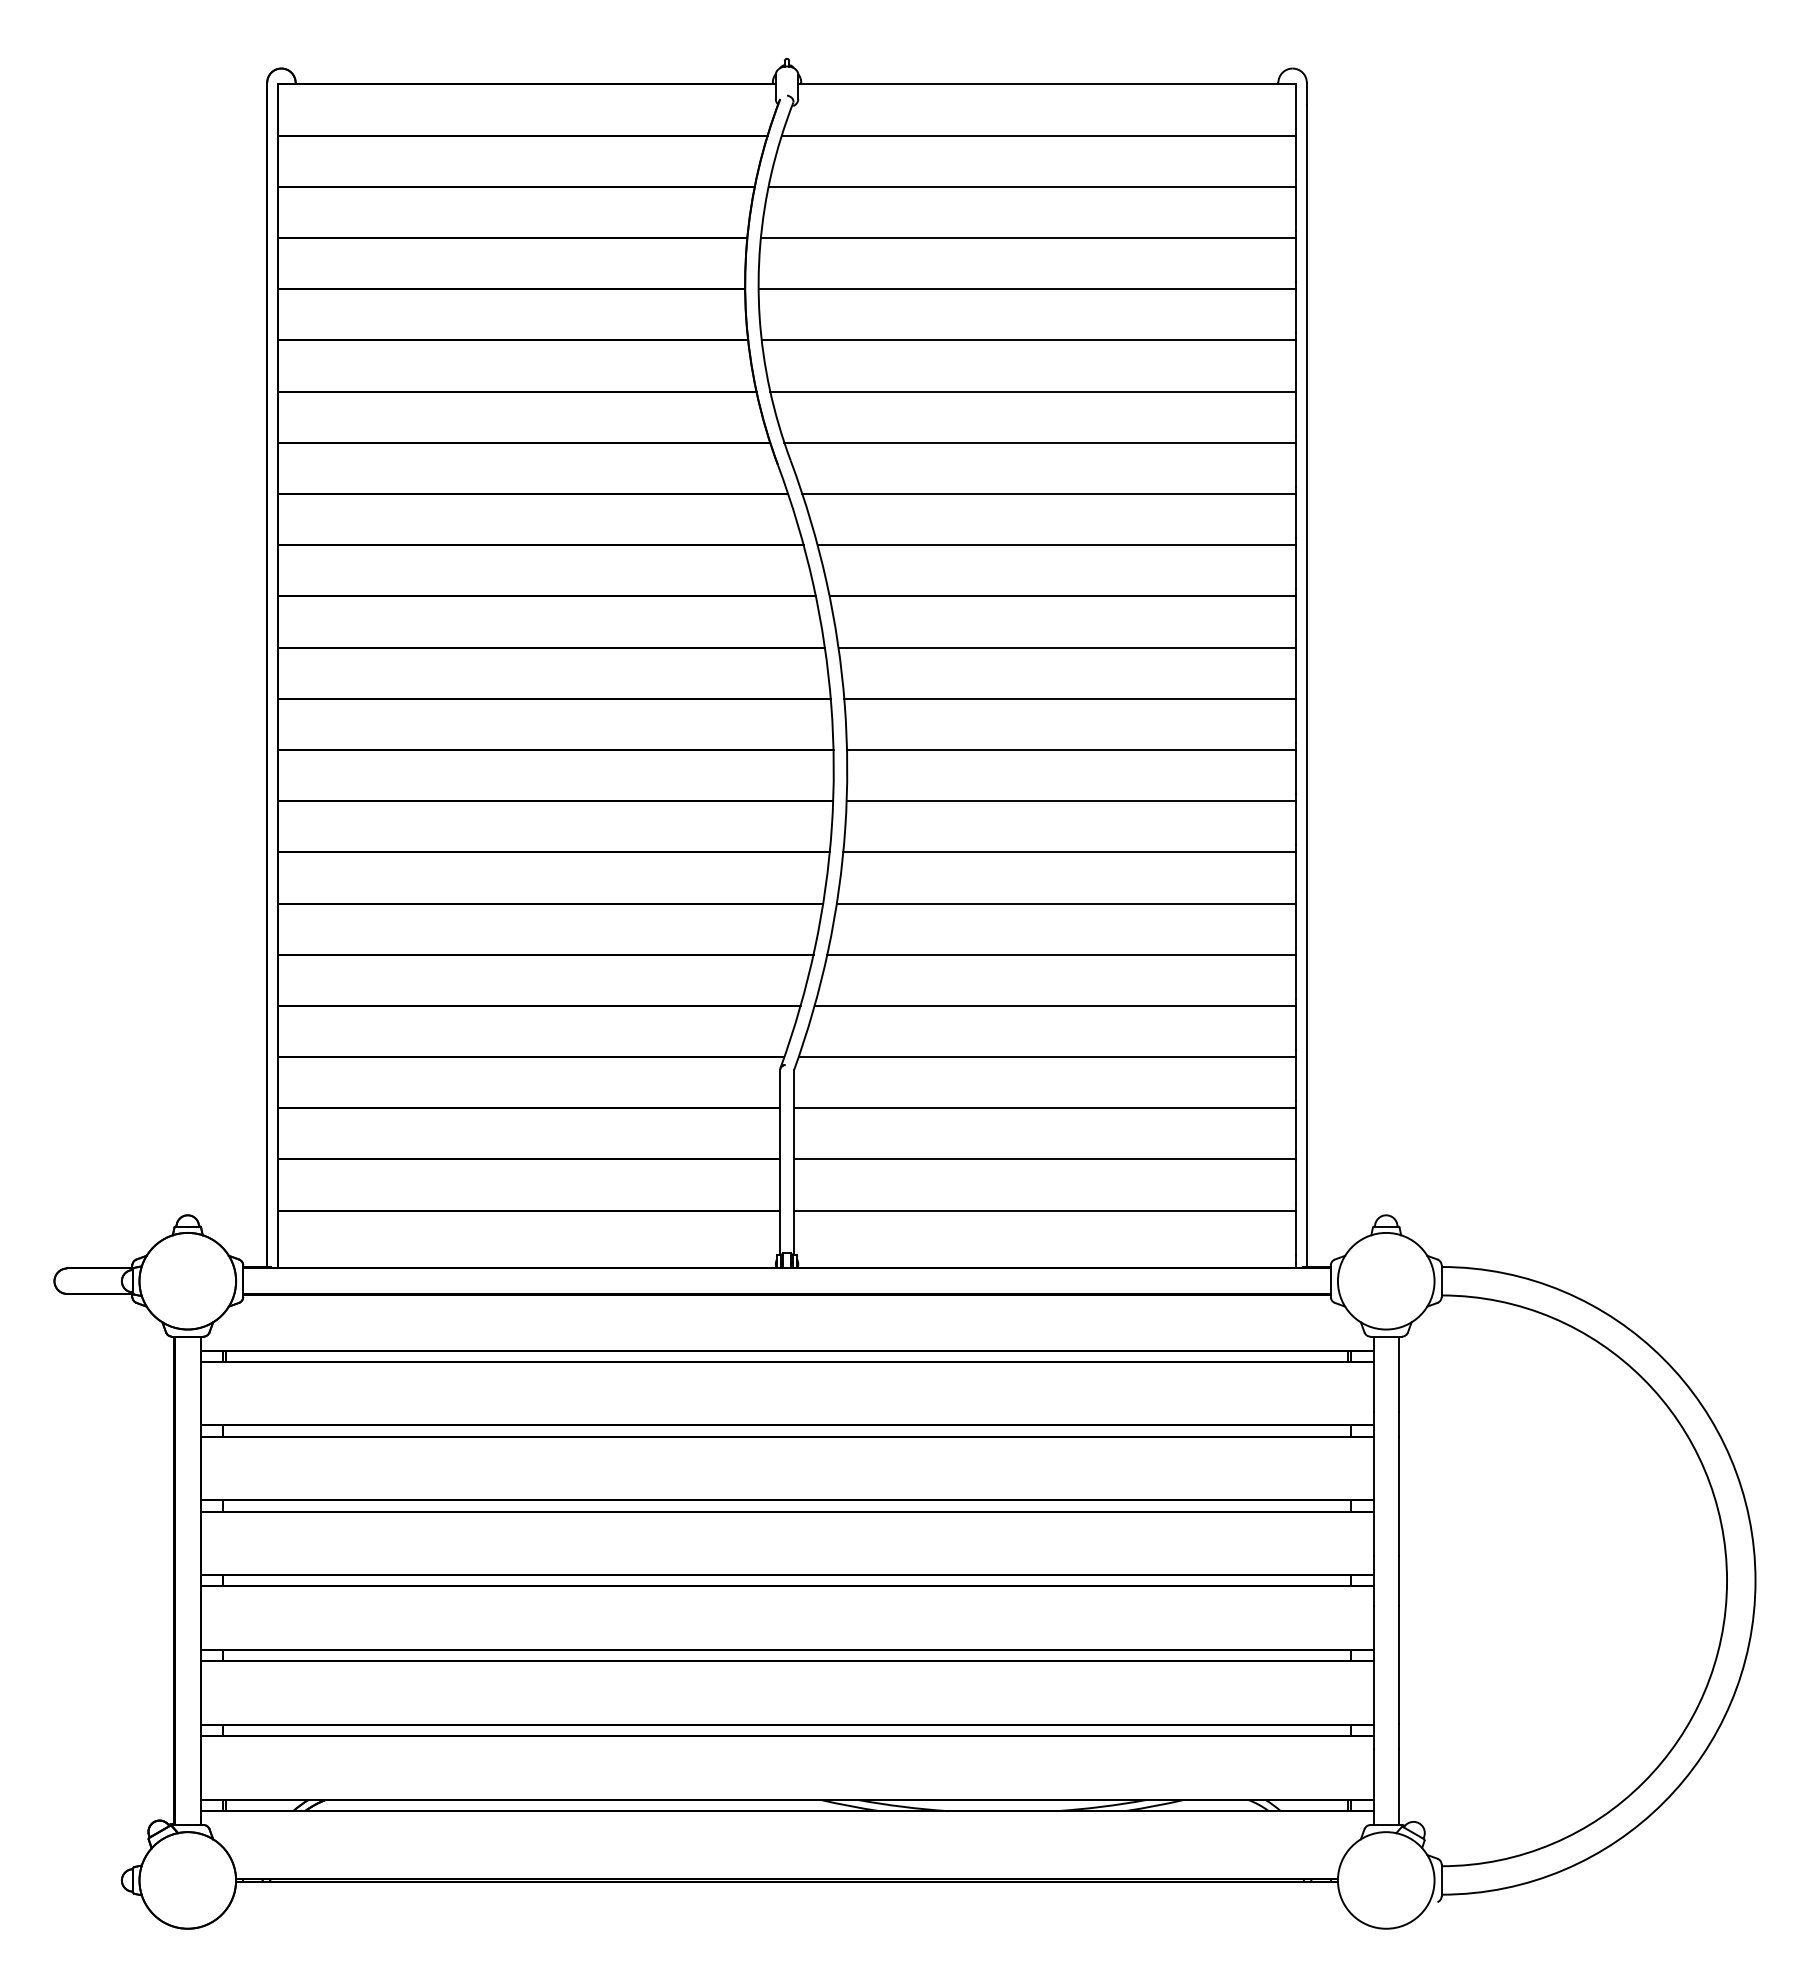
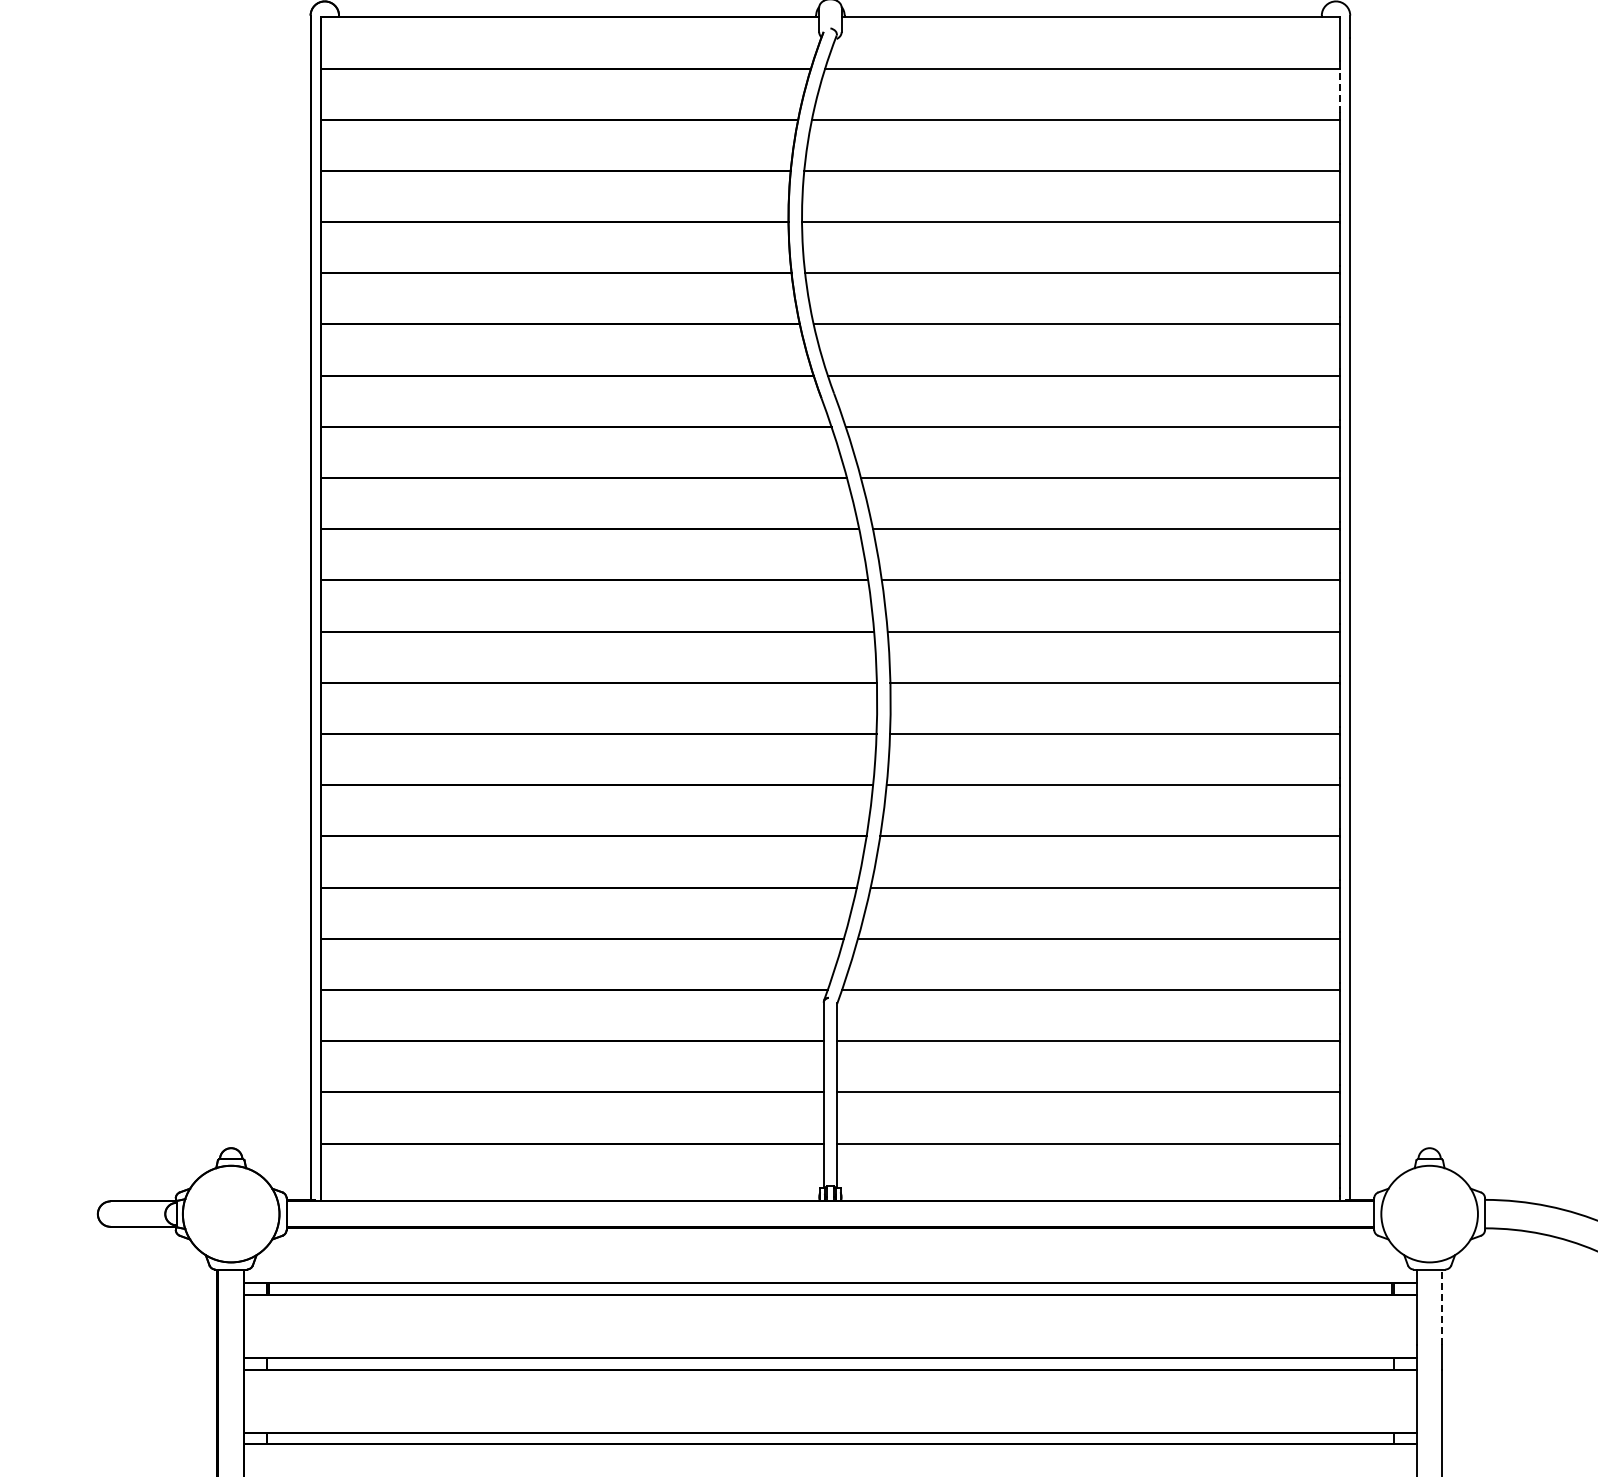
line: (1296, 158) -> (1339, 91), solid -> dashed
line: (1398, 1374) -> (1441, 1307), solid -> dashed

